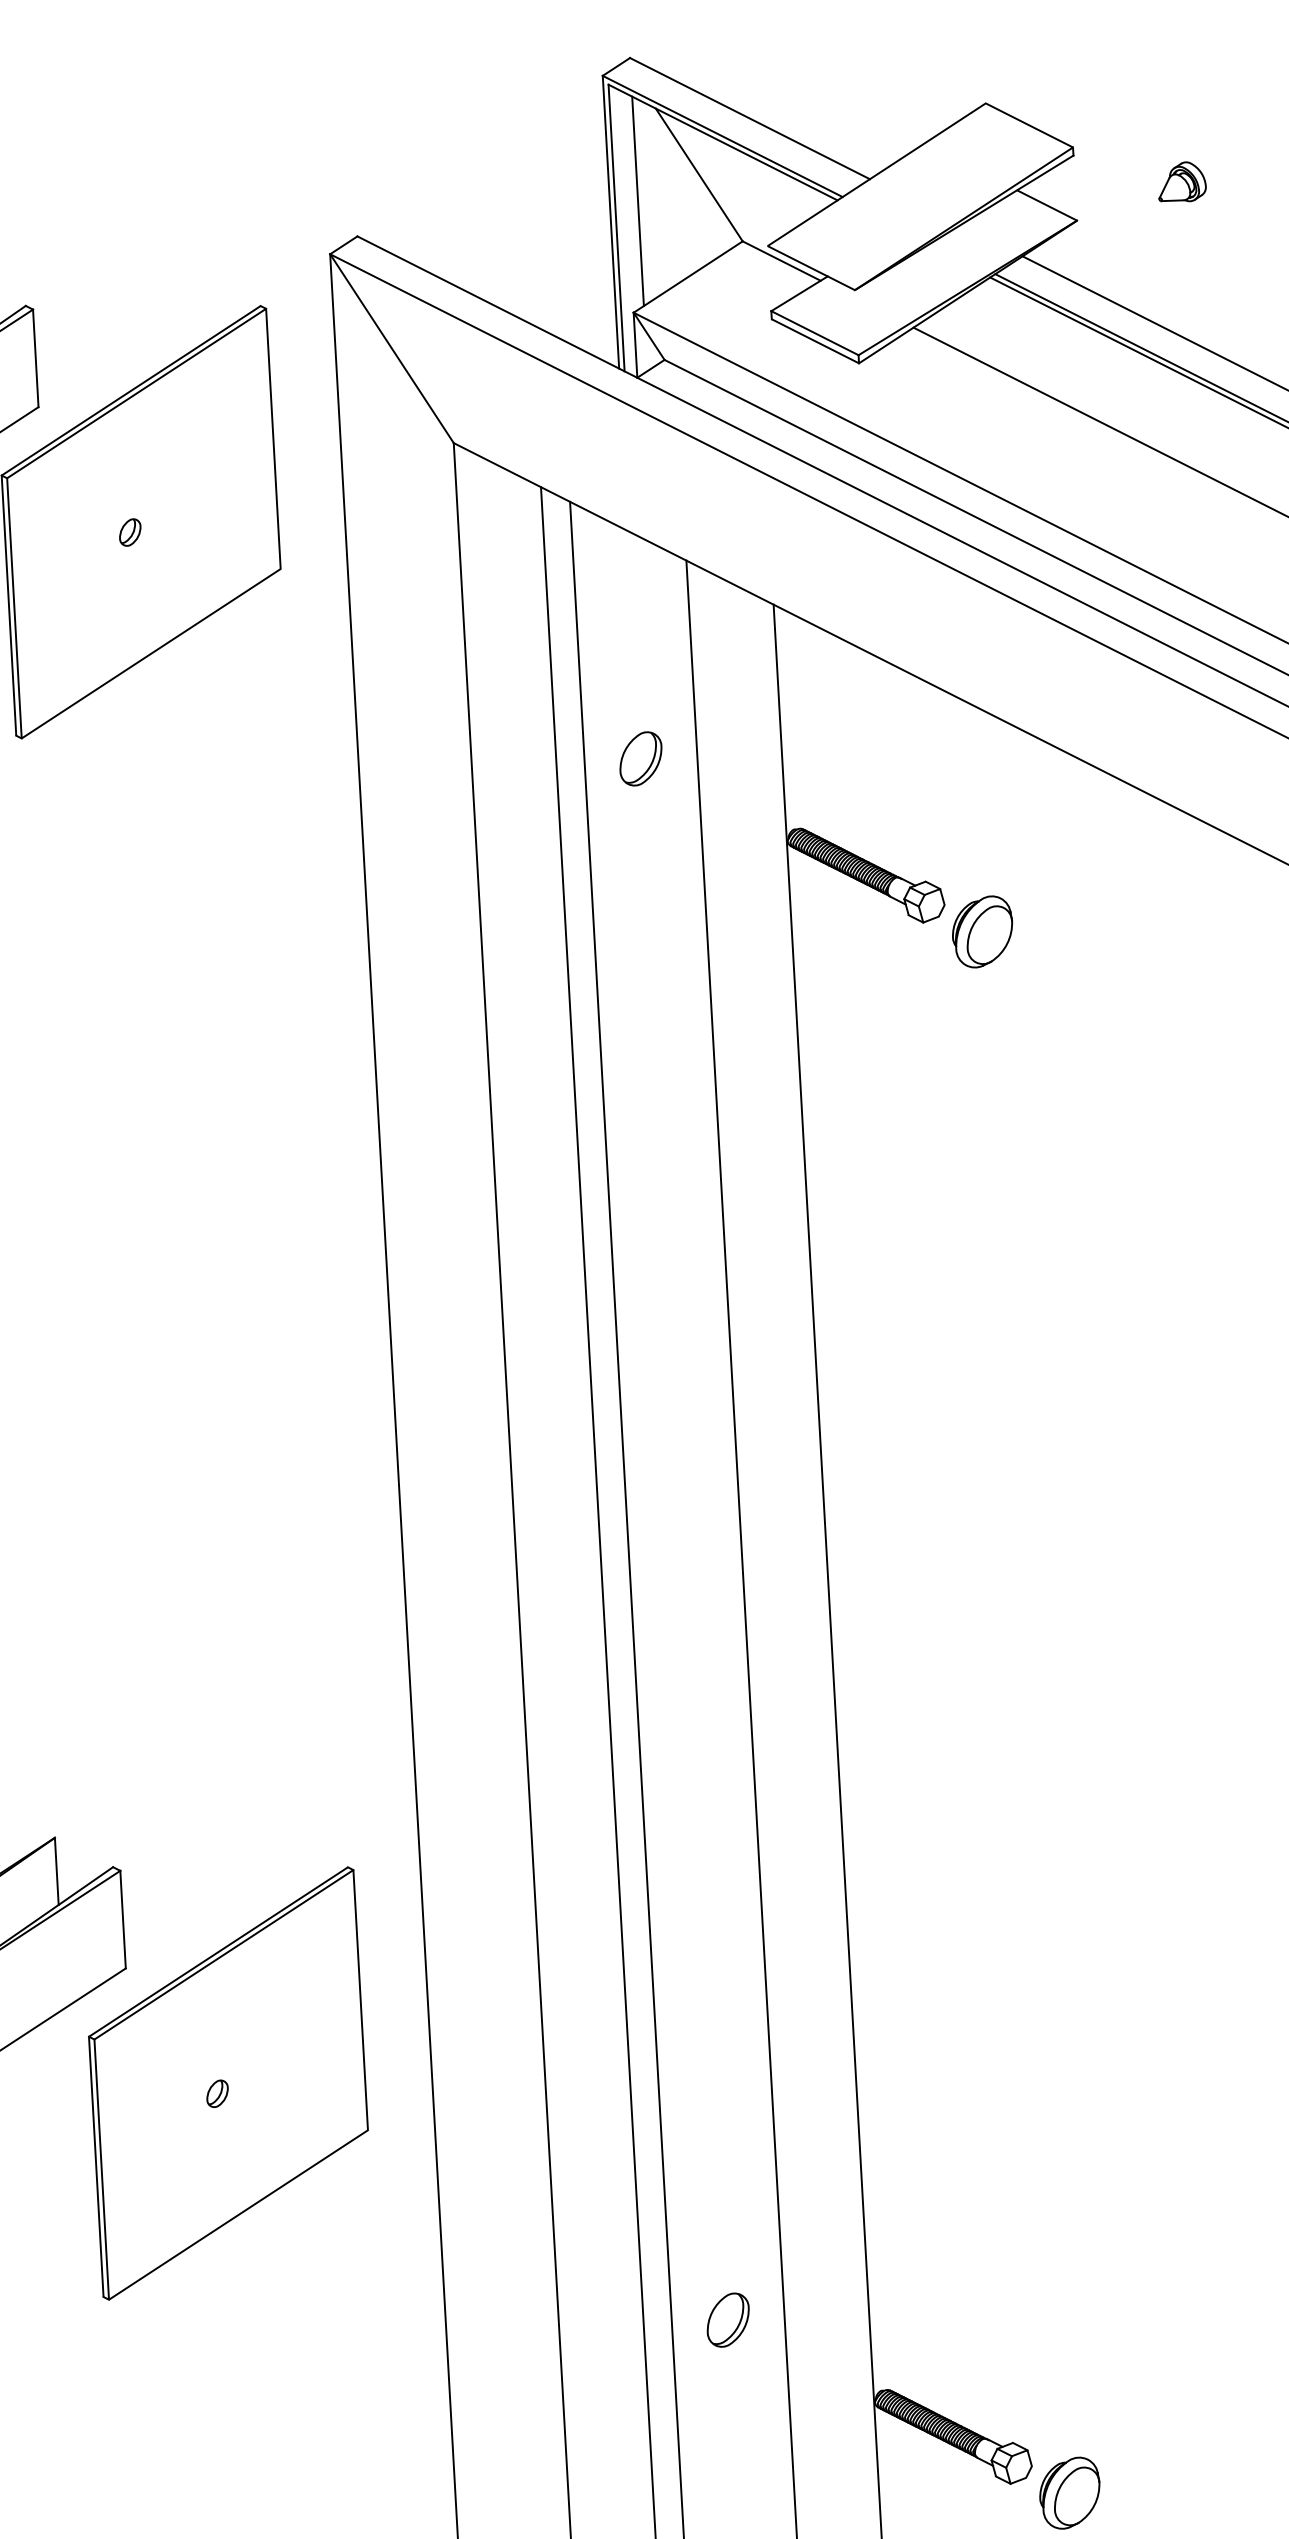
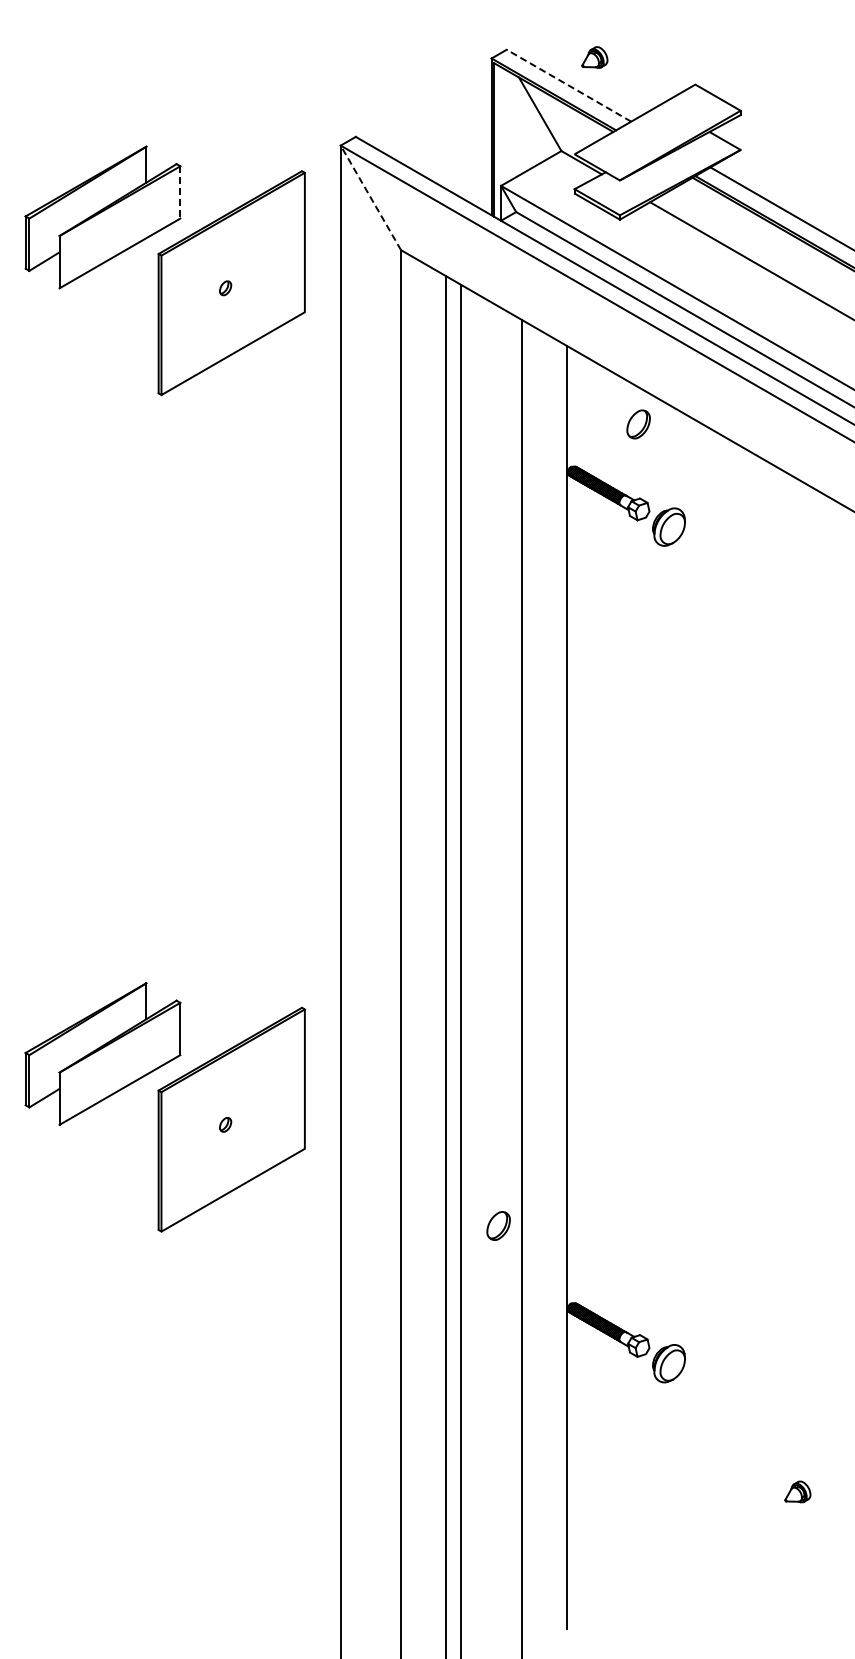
line: (750, 118) -> (569, 85), solid -> dashed
part: (1181, 182) -> (594, 57), moved
line: (637, 201) -> (506, 126), removed
line: (391, 347) -> (370, 197), solid -> dashed
line: (36, 358) -> (180, 192), solid -> dashed
part: (640, 758) -> (638, 424), moved
part: (727, 2319) -> (498, 1225), moved

